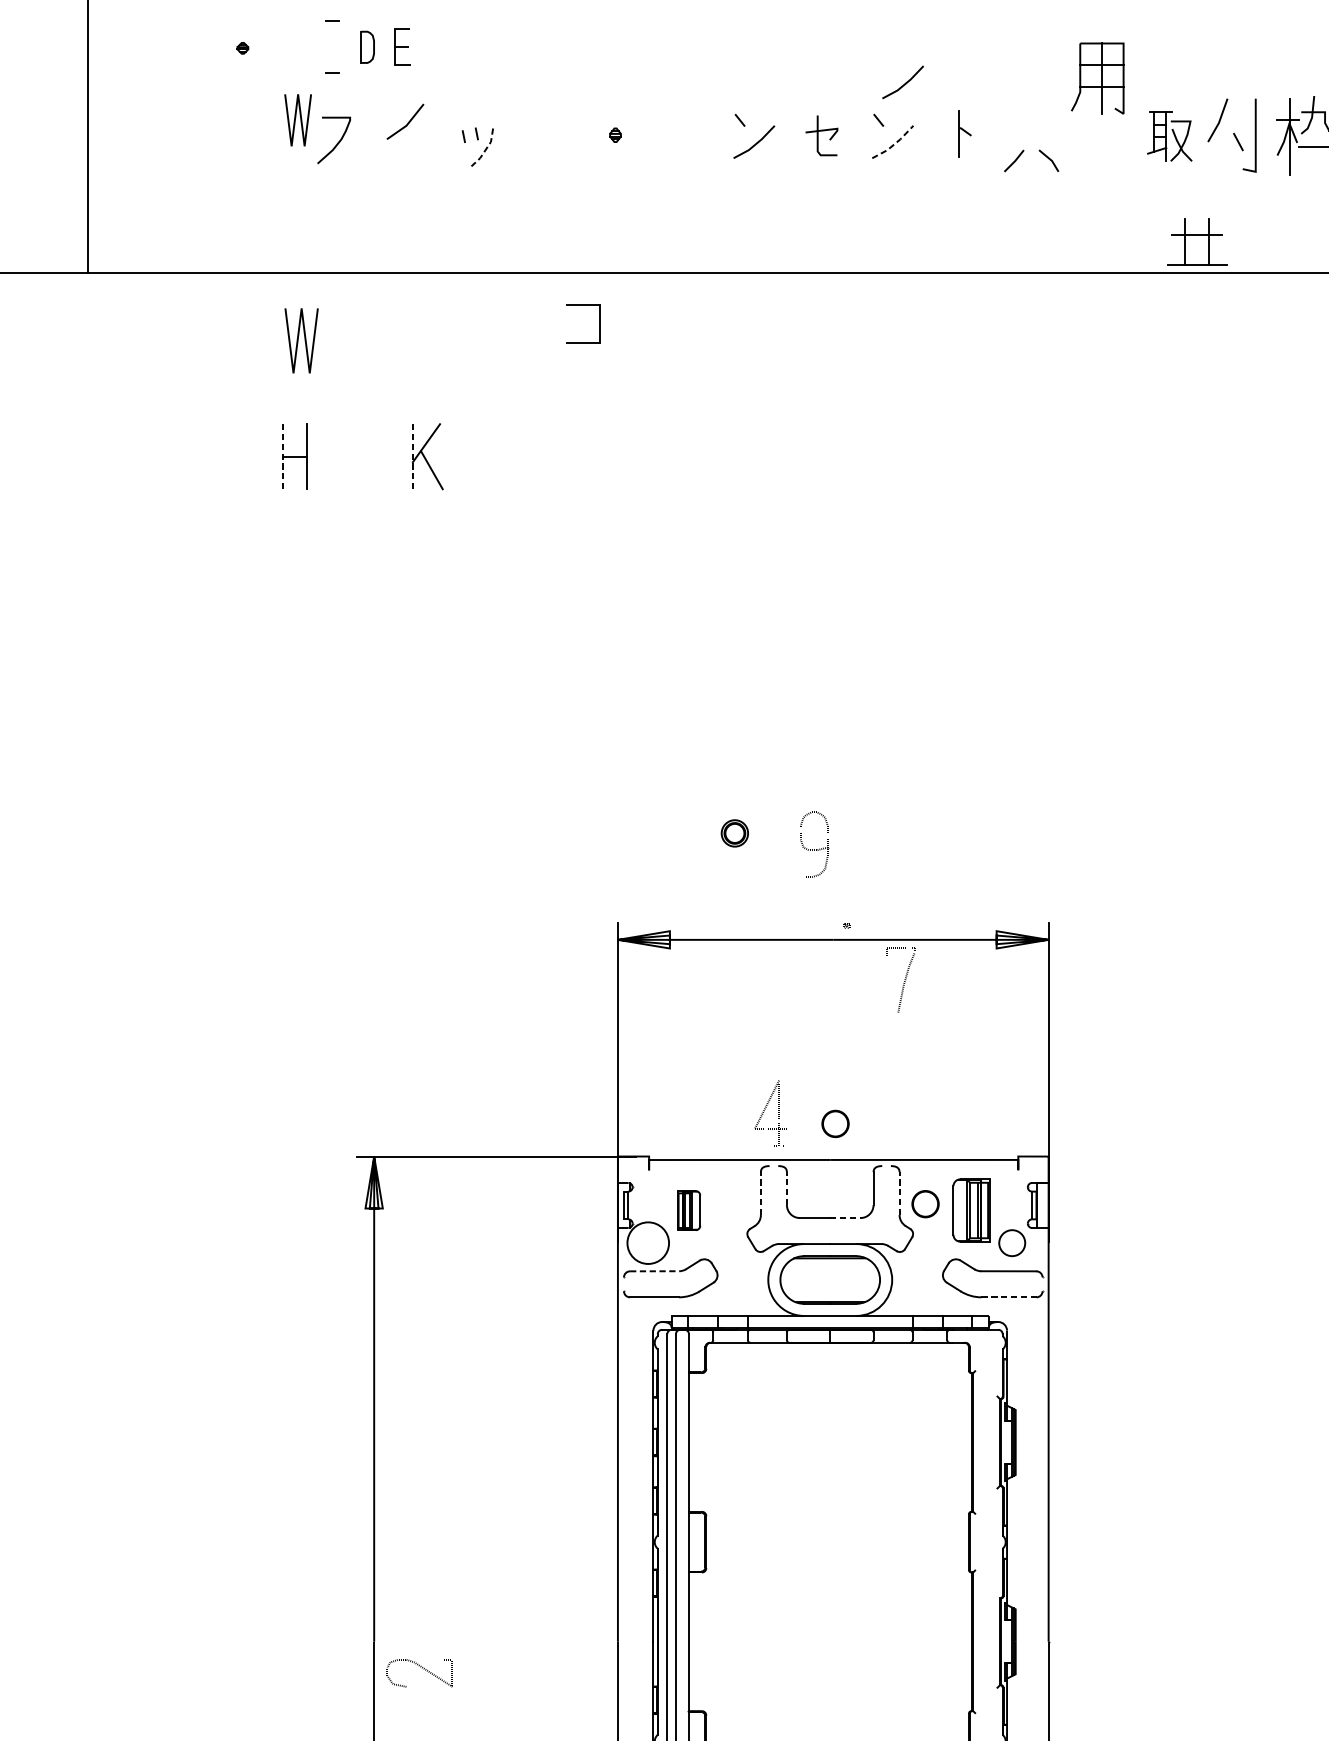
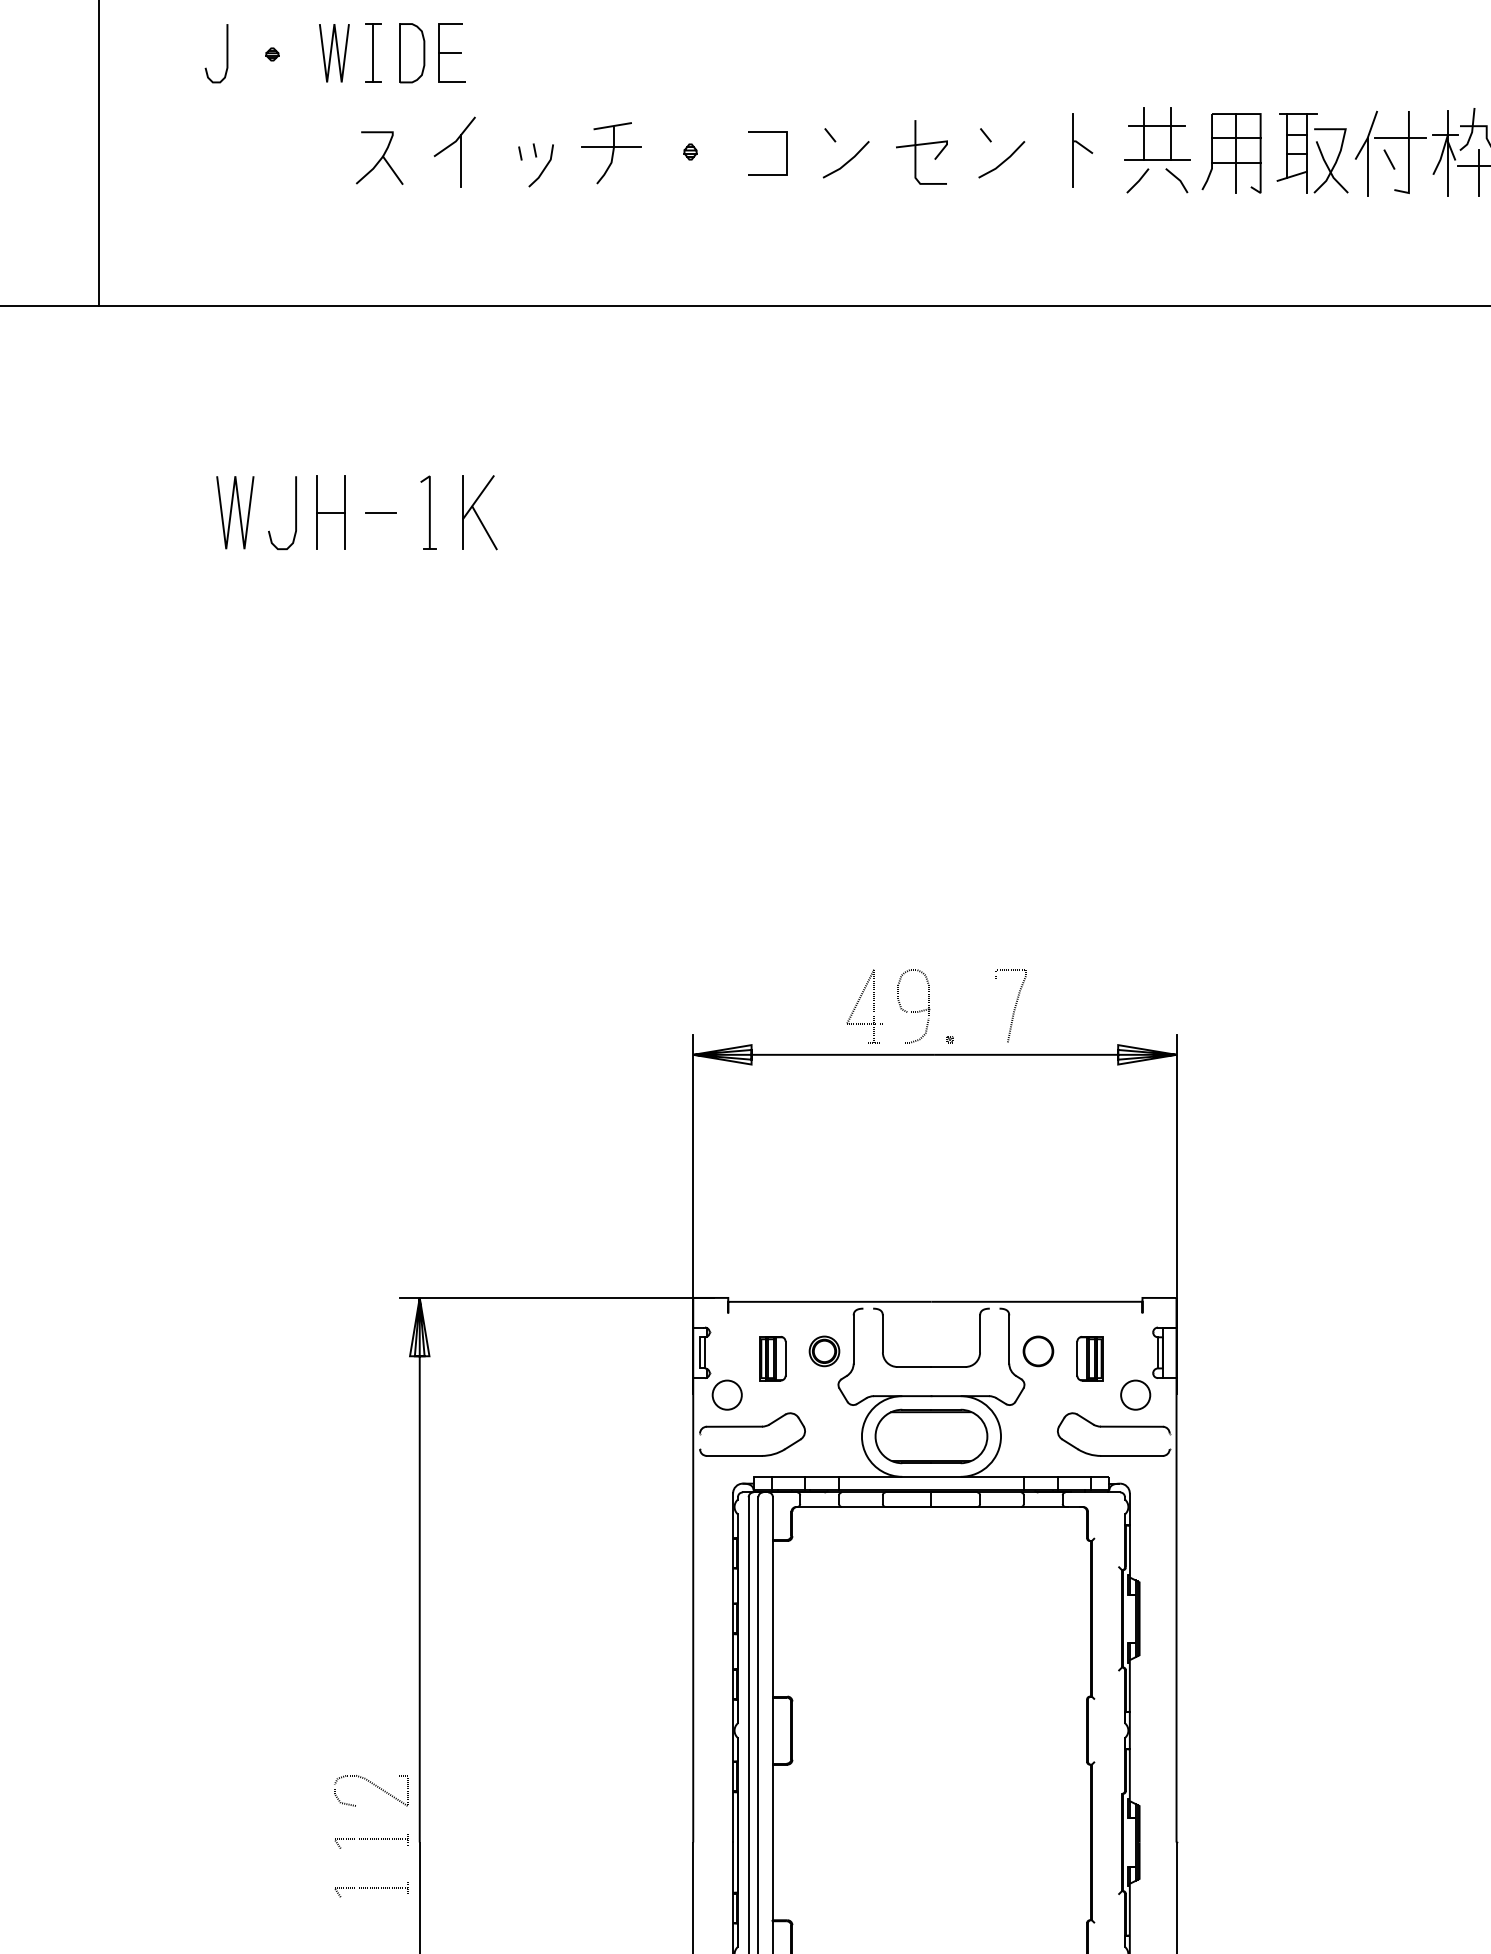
part: (402, 46) -> (451, 52), size x1.43
curve: (201, 47) -> (226, 53), added
line: (332, 47) -> (373, 53), added
part: (367, 47) -> (412, 53), size x1.67
part: (1097, 78) -> (1231, 153), moved
line: (904, 84) -> (1014, 94), removed
line: (295, 120) -> (331, 53), moved
line: (1247, 123) -> (1399, 138), added
part: (964, 133) -> (1082, 150), size x1.43
part: (821, 135) -> (921, 152), size x1.43
part: (545, 136) -> (611, 153), added
part: (1169, 136) -> (1312, 153), size x1.43
line: (410, 142) -> (460, 160), added
line: (895, 143) -> (1004, 161), dashed -> solid
line: (486, 149) -> (545, 167), dashed -> solid
line: (1218, 149) -> (1367, 167), added
line: (349, 150) -> (392, 169), added
line: (1318, 154) -> (1479, 173), added
part: (1197, 241) -> (1157, 133), moved
line: (600, 323) -> (786, 153), moved
line: (304, 339) -> (238, 511), moved
line: (340, 456) -> (381, 512), added
part: (381, 456) -> (428, 512), added
curve: (263, 457) -> (295, 513), added
line: (283, 457) -> (317, 513), dashed -> solid
line: (413, 457) -> (463, 513), dashed -> solid
part: (734, 833) -> (824, 1351), moved
curve: (814, 849) -> (913, 1011), moved
curve: (904, 981) -> (1014, 1007), moved
part: (765, 1110) -> (858, 1003), moved
part: (835, 1124) -> (937, 1261), removed
line: (786, 1188) -> (882, 1333), dashed -> solid
line: (760, 1193) -> (853, 1339), dashed -> solid
line: (899, 1193) -> (1009, 1339), dashed -> solid
part: (971, 1210) -> (1089, 1358), size x0.62
line: (845, 1217) -> (948, 1366), dashed -> solid
circle: (647, 1242) -> (726, 1394), size x0.62
line: (654, 1271) -> (734, 1426), dashed -> solid
line: (1009, 1296) -> (1132, 1455), dashed -> solid
part: (331, 1640) -> (371, 1841), added
curve: (422, 1668) -> (373, 1785), moved
part: (331, 1683) -> (371, 1889), added

